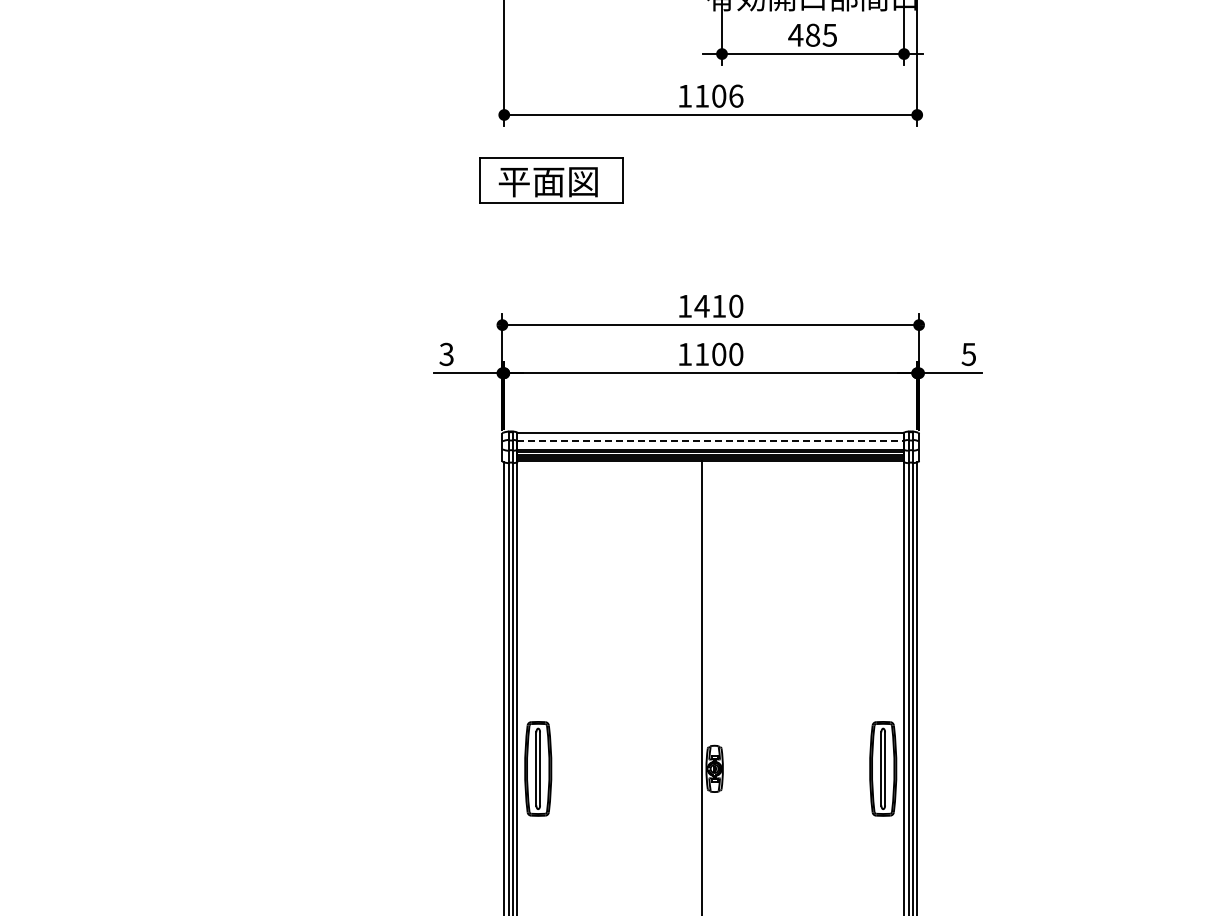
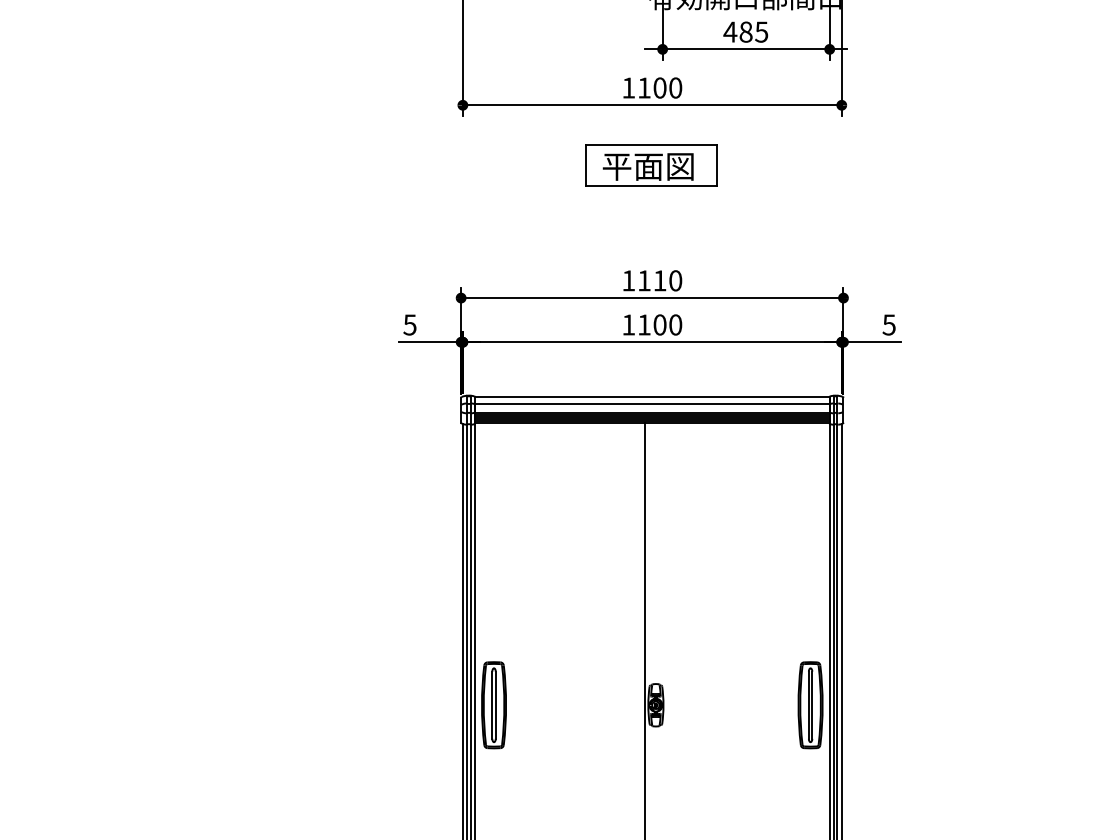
text: (736, 95) -> (675, 87), 1106 -> 1100
part: (551, 180) -> (651, 165), moved
text: (701, 306) -> (643, 280), 1410 -> 1110
text: (446, 353) -> (409, 324), 3 -> 5
line: (711, 440) -> (653, 403), dashed -> solid

